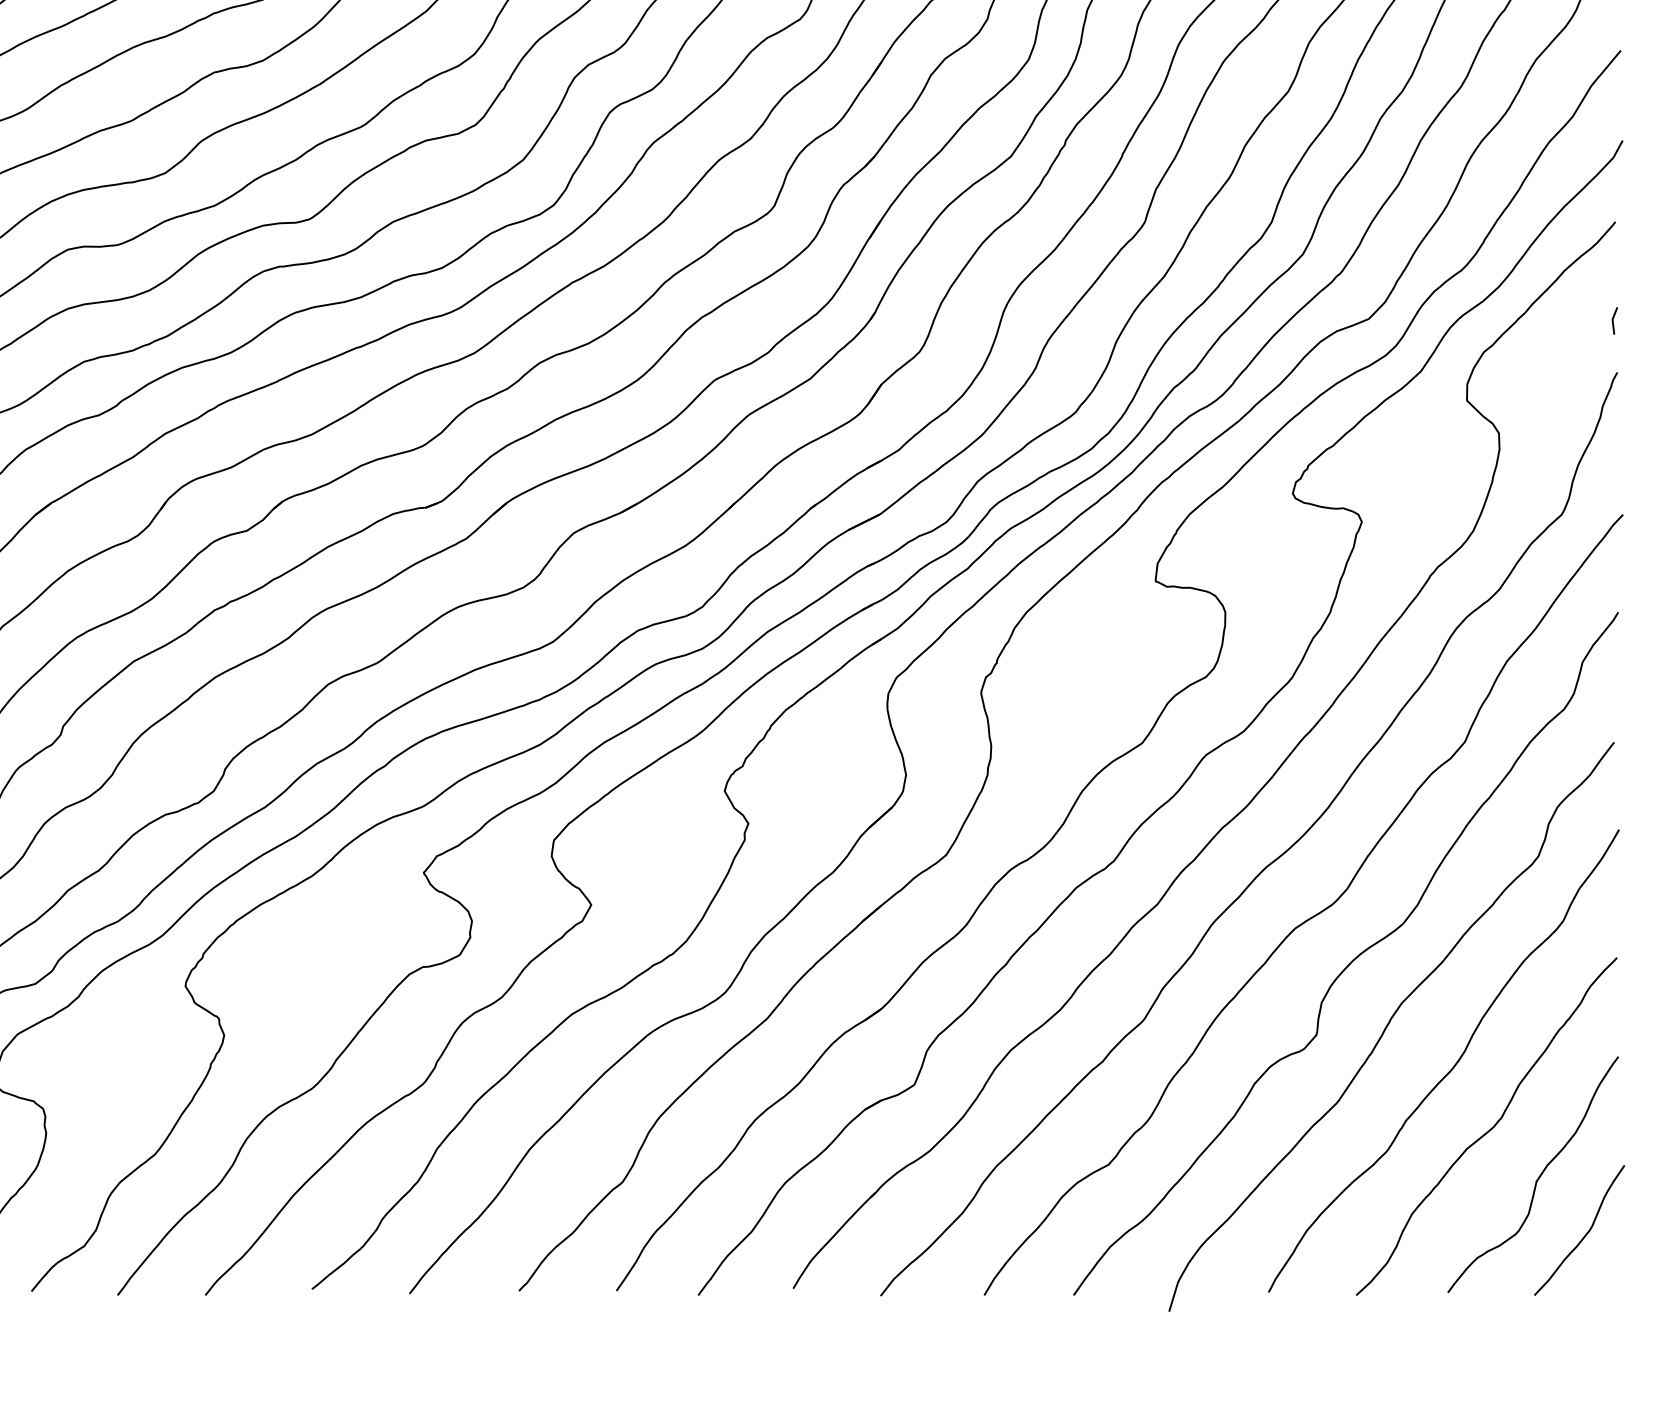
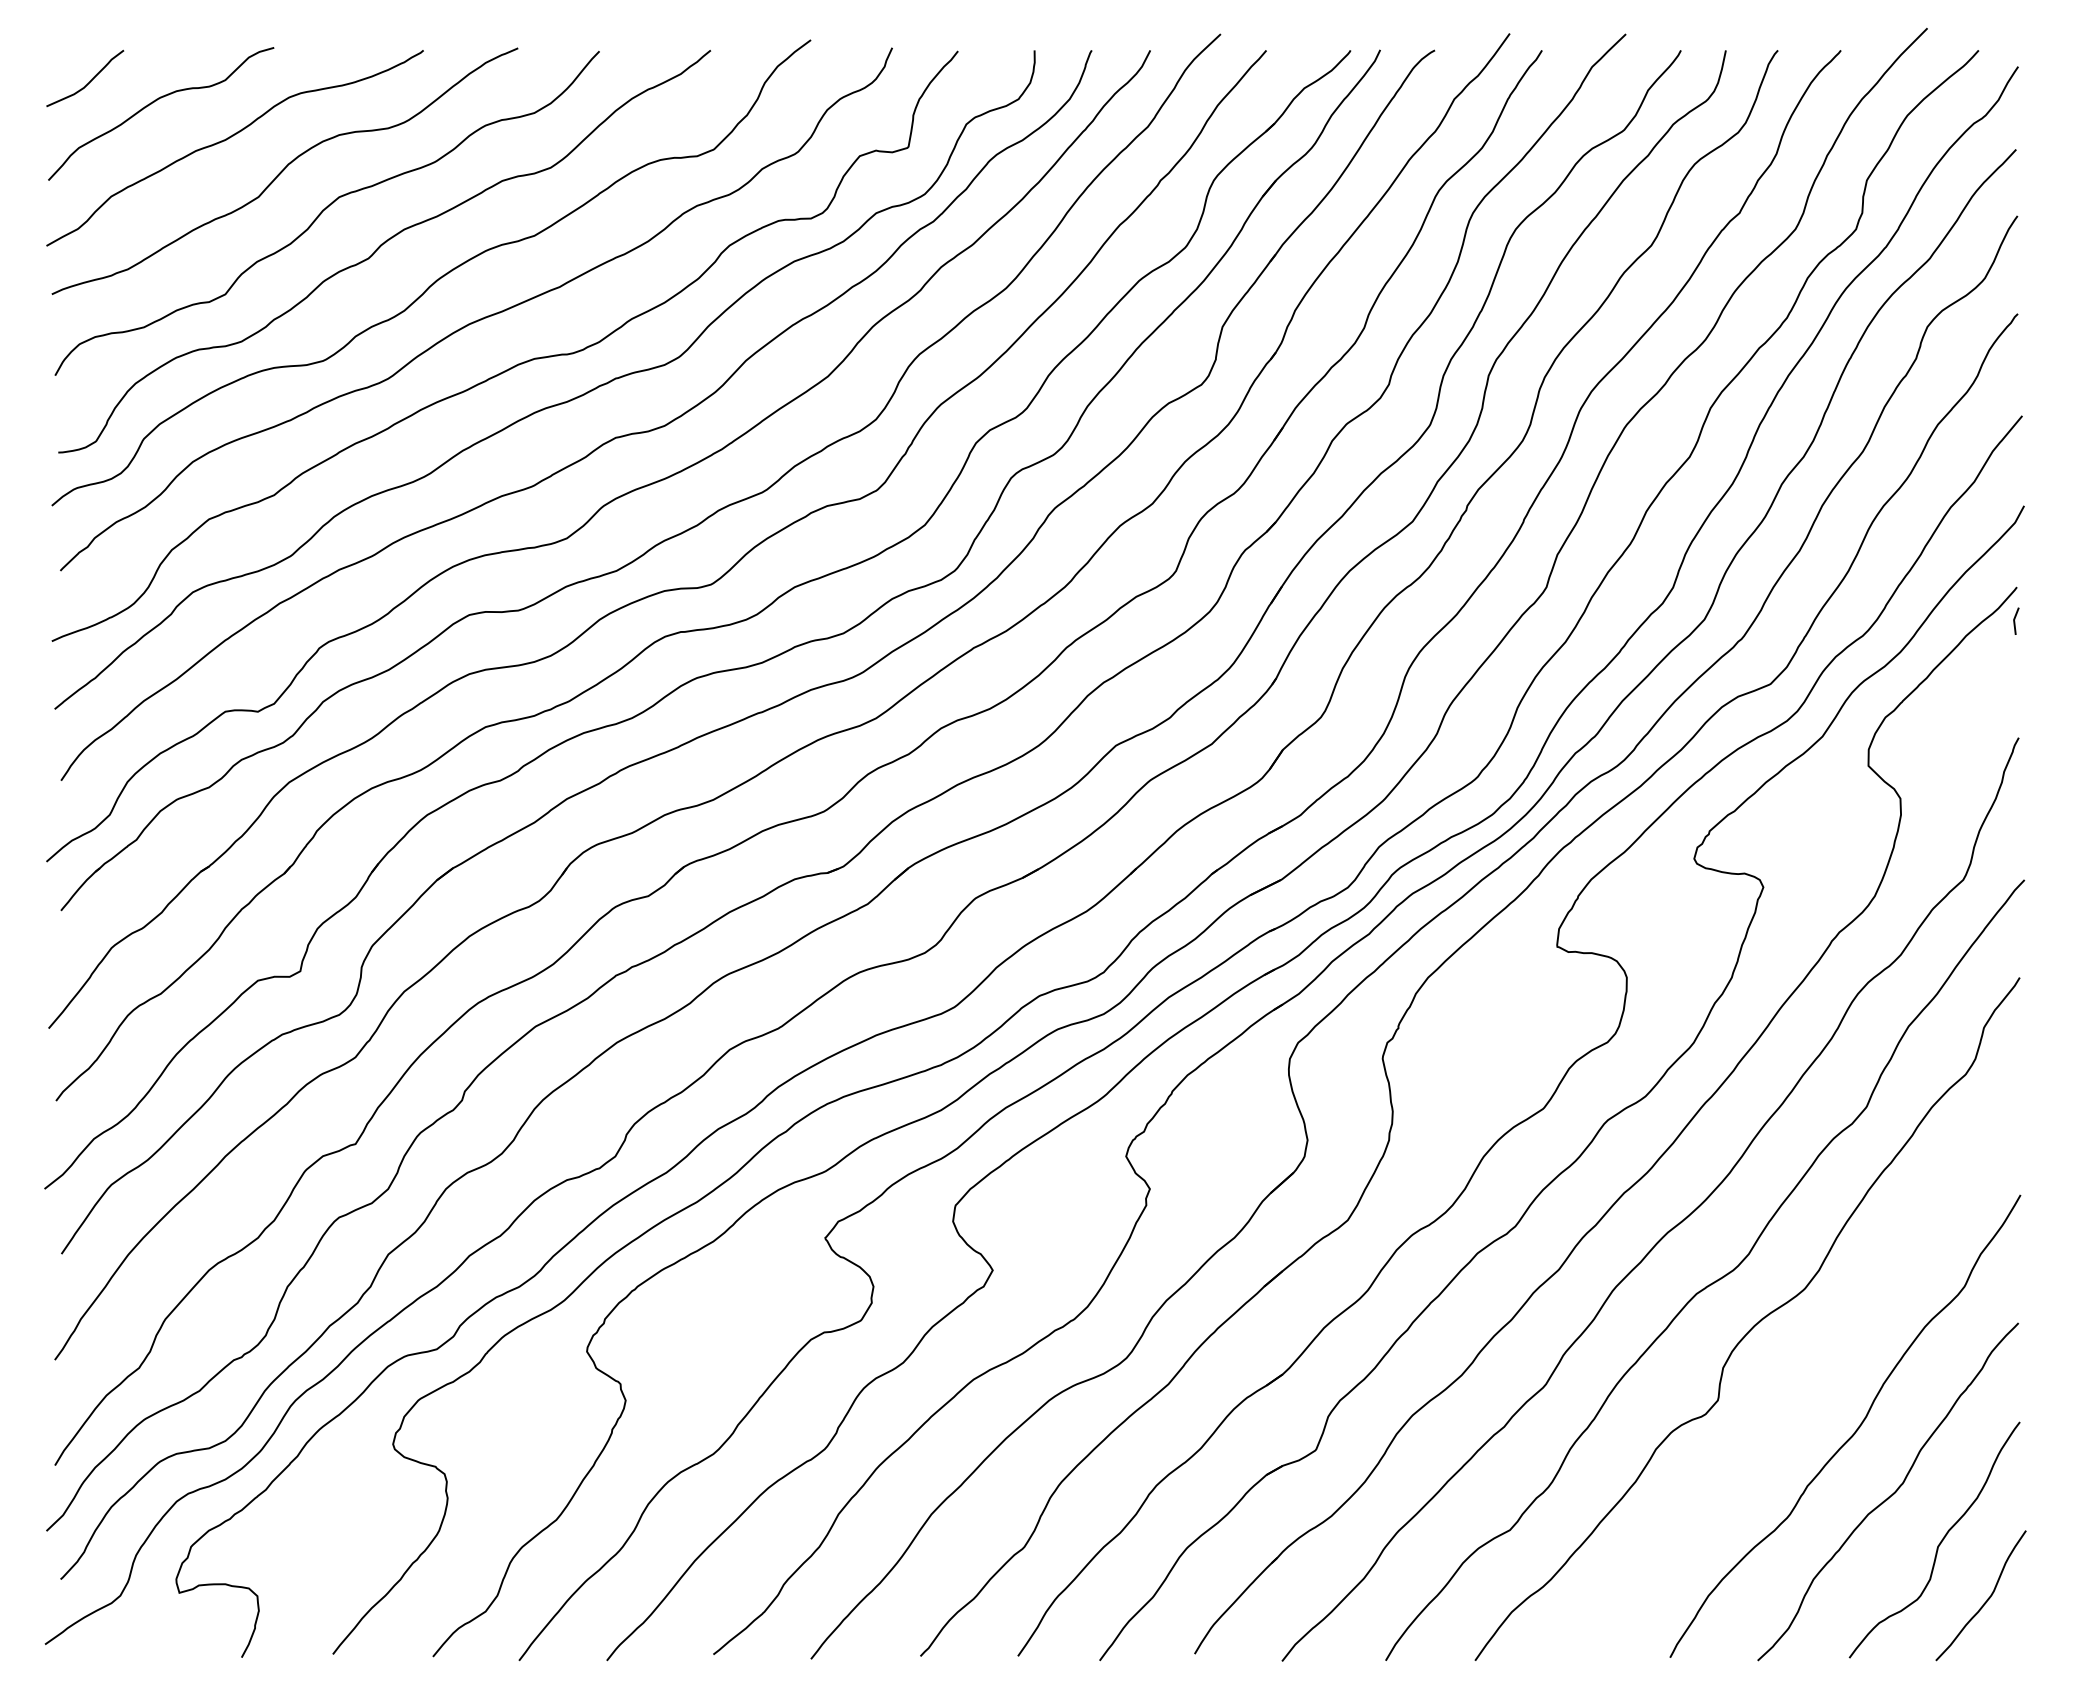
line: (1614, 319) -> (2015, 619), moved
curve: (1389, 1025) -> (1790, 1390), removed

